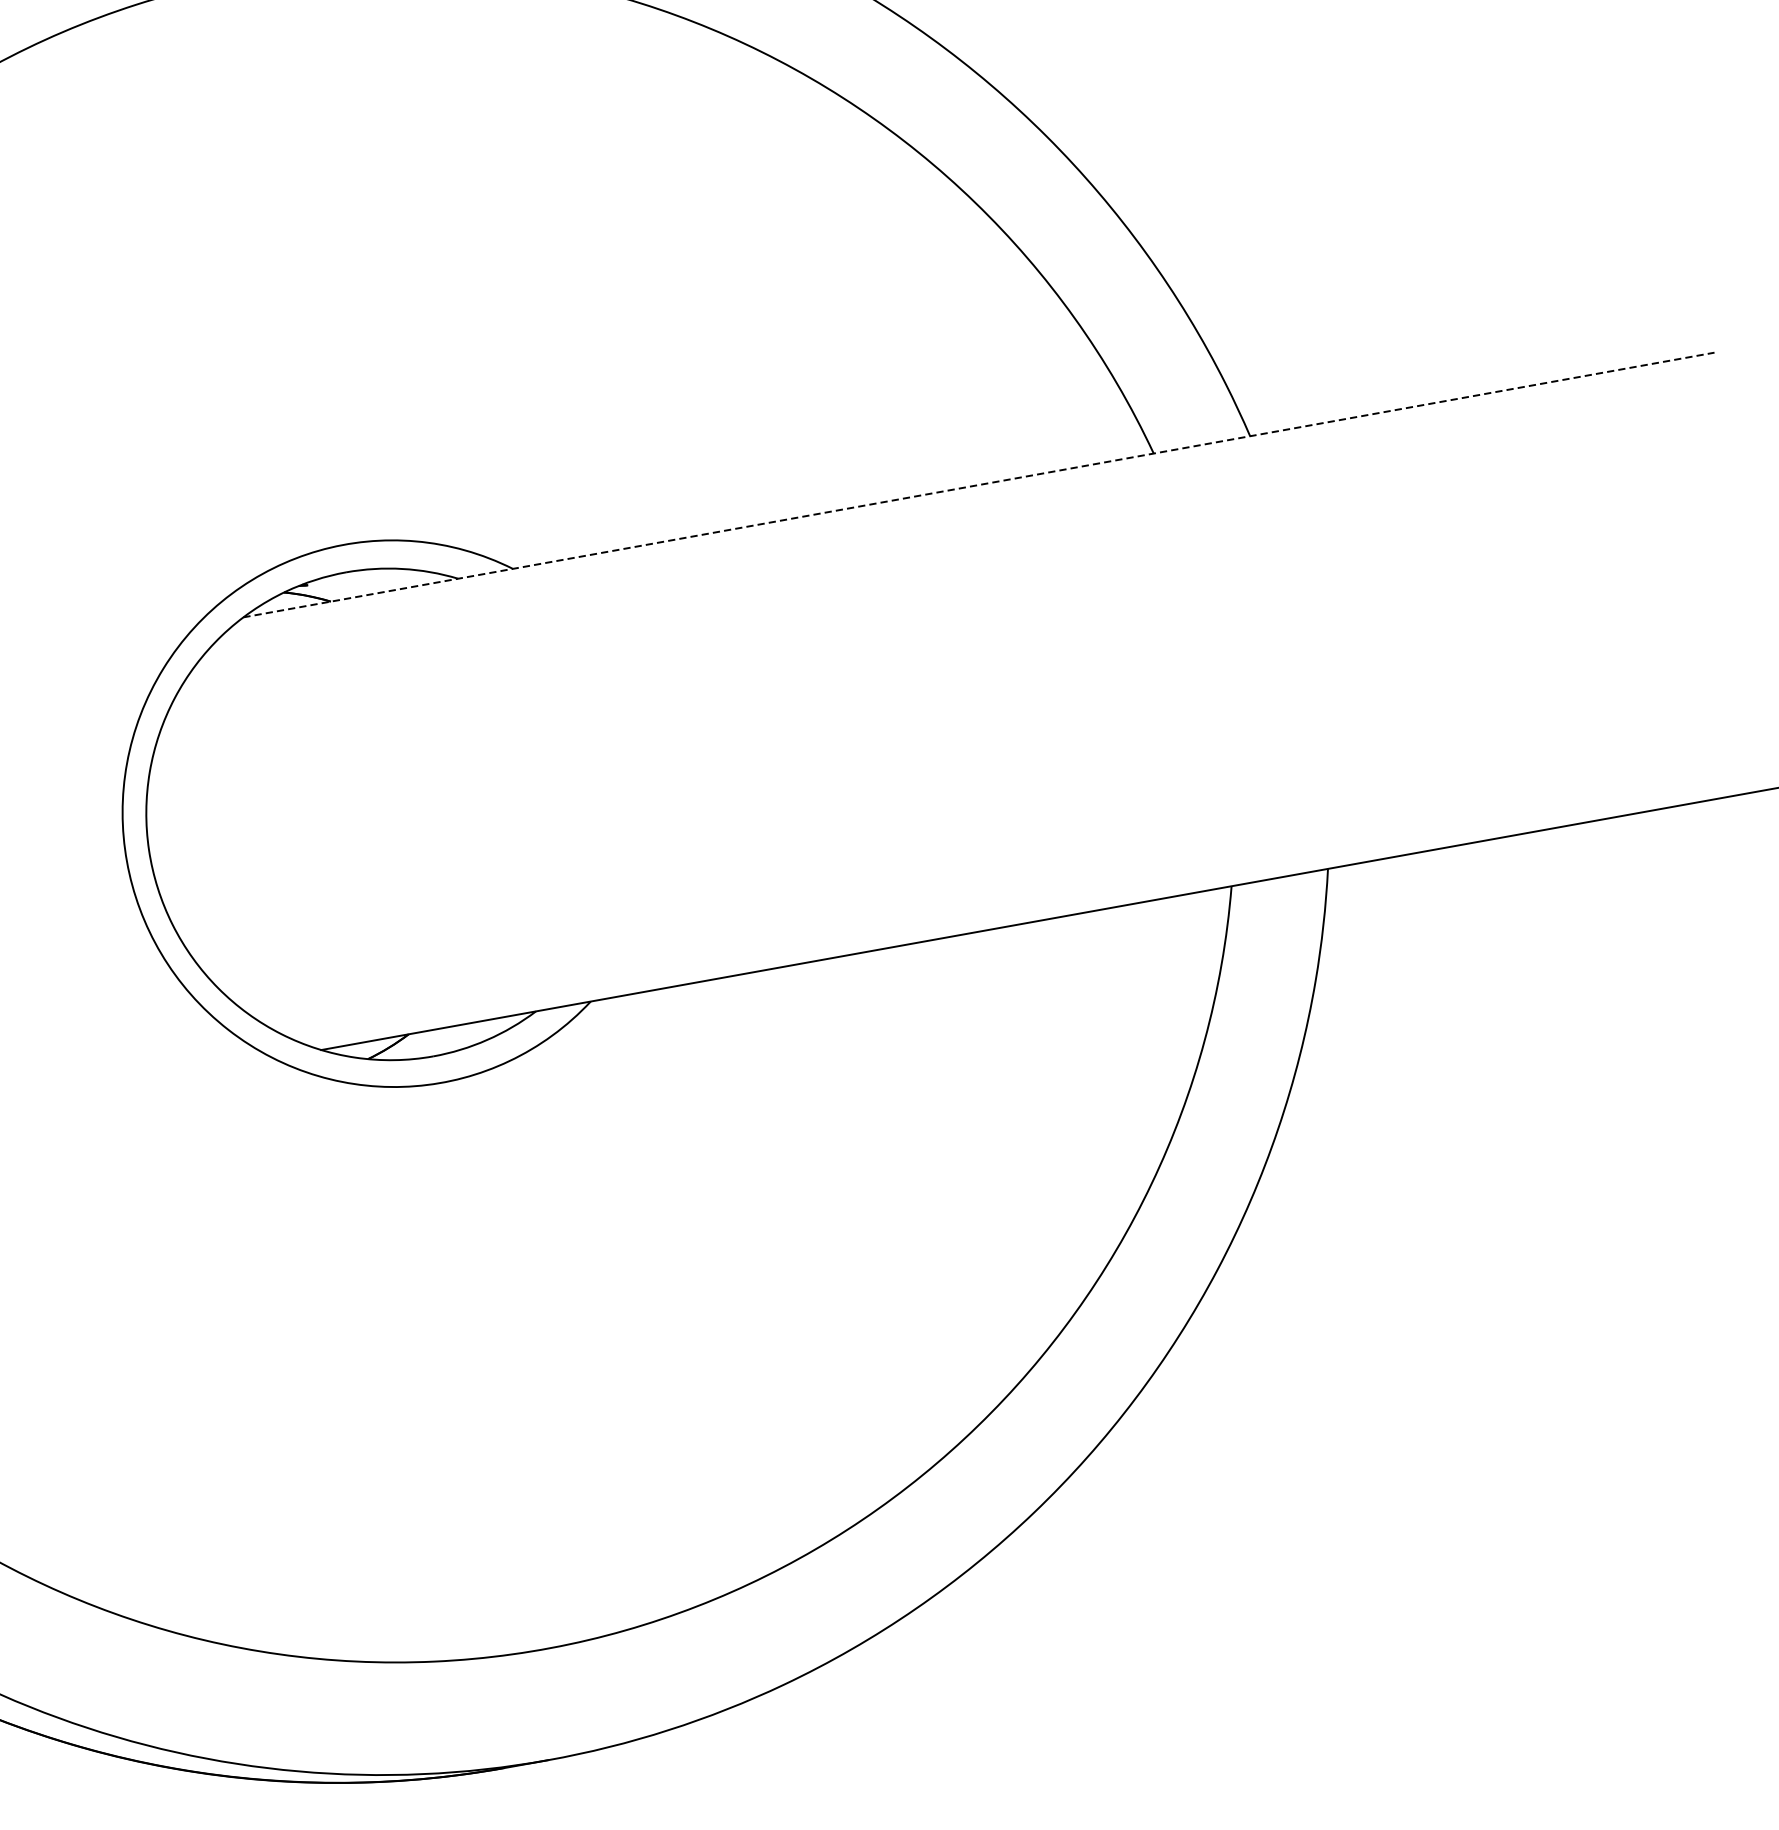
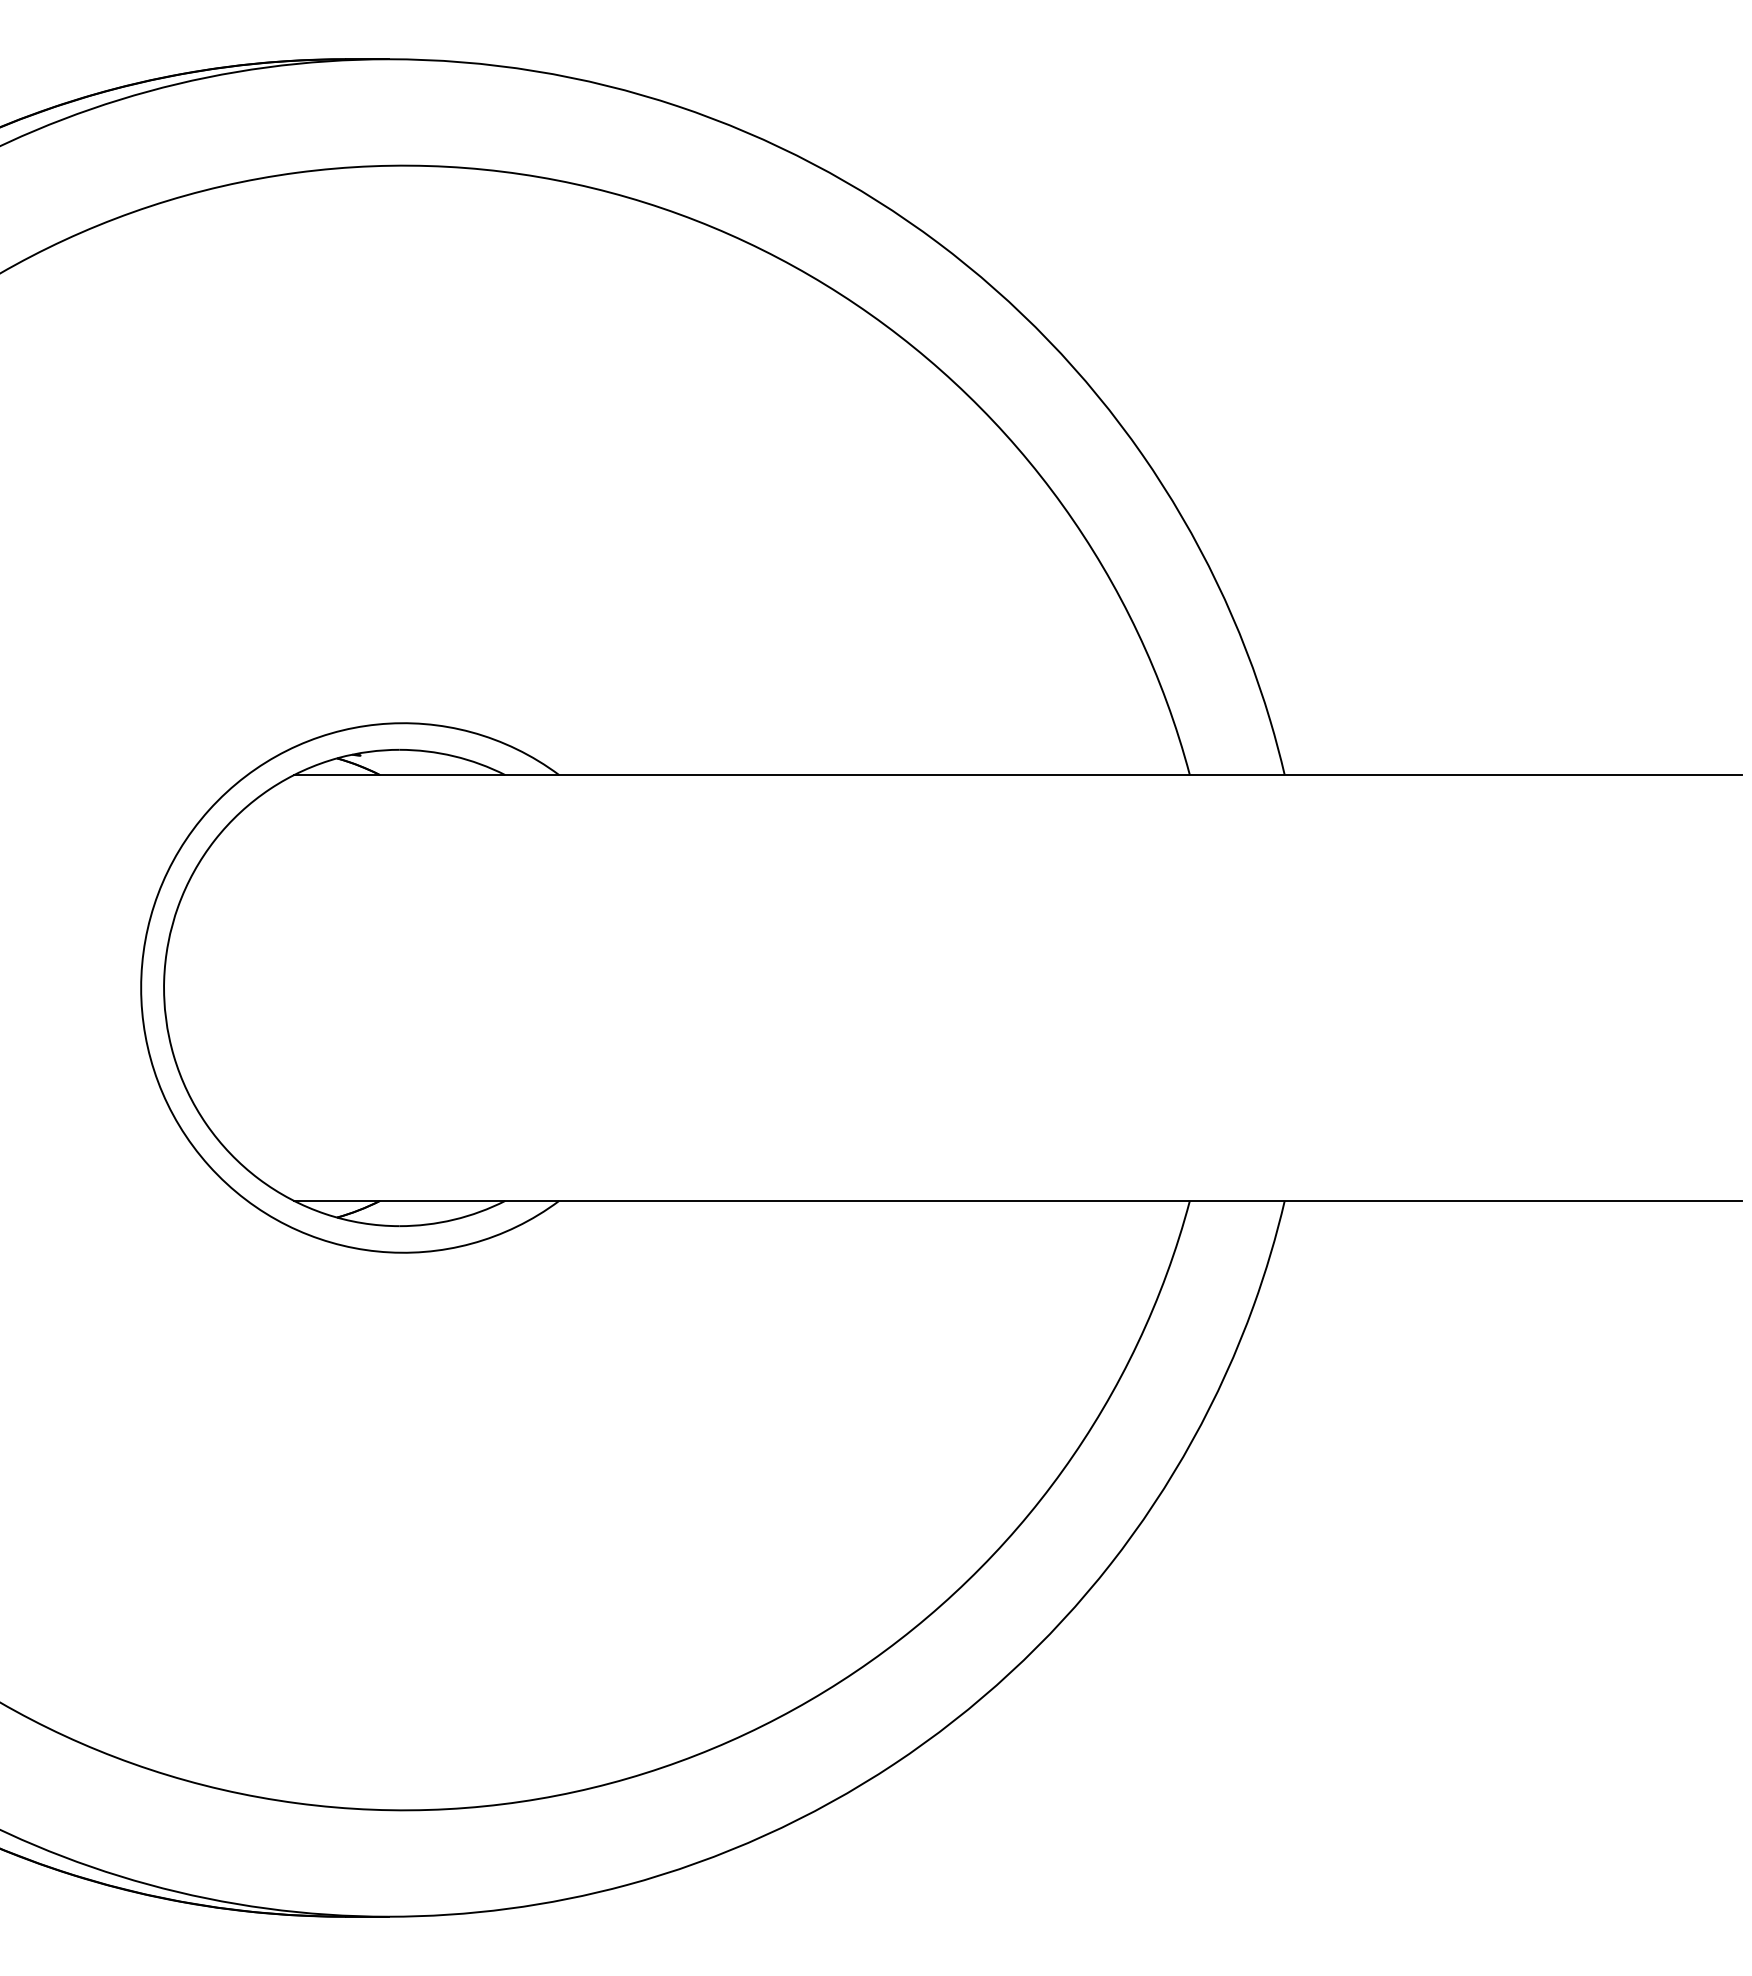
line: (978, 485) -> (1017, 775), dashed -> solid

